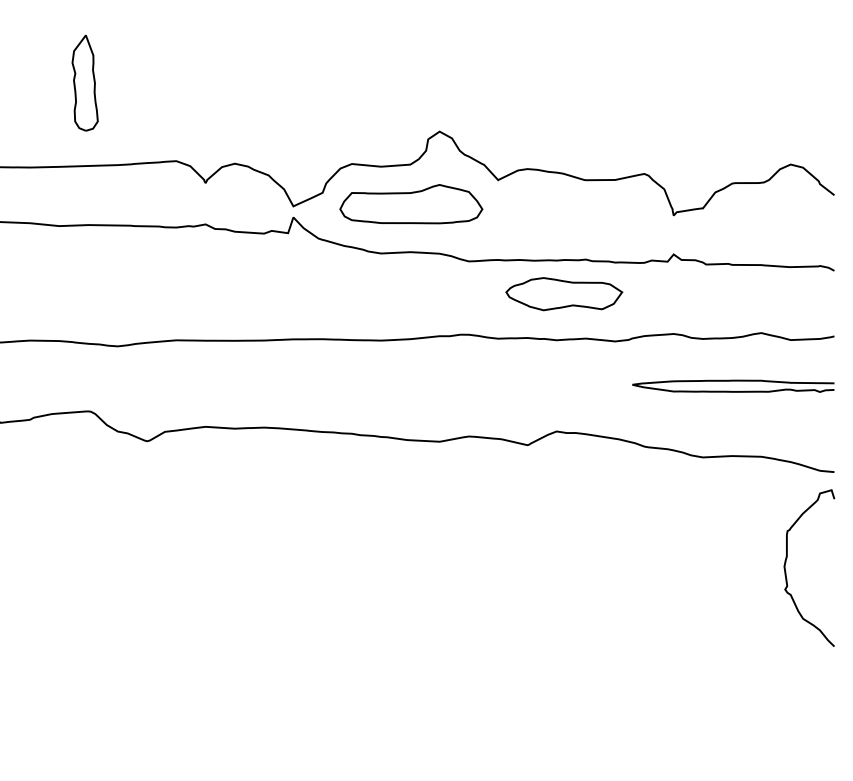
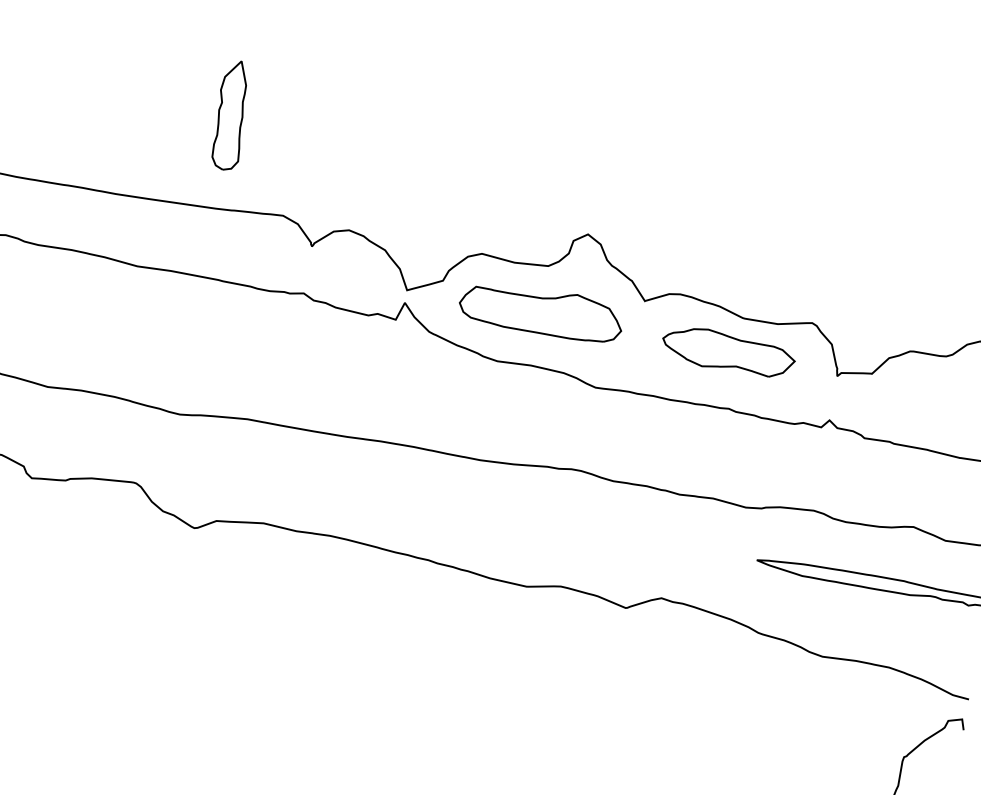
part: (84, 82) -> (230, 114), moved
part: (564, 294) -> (728, 352), moved

